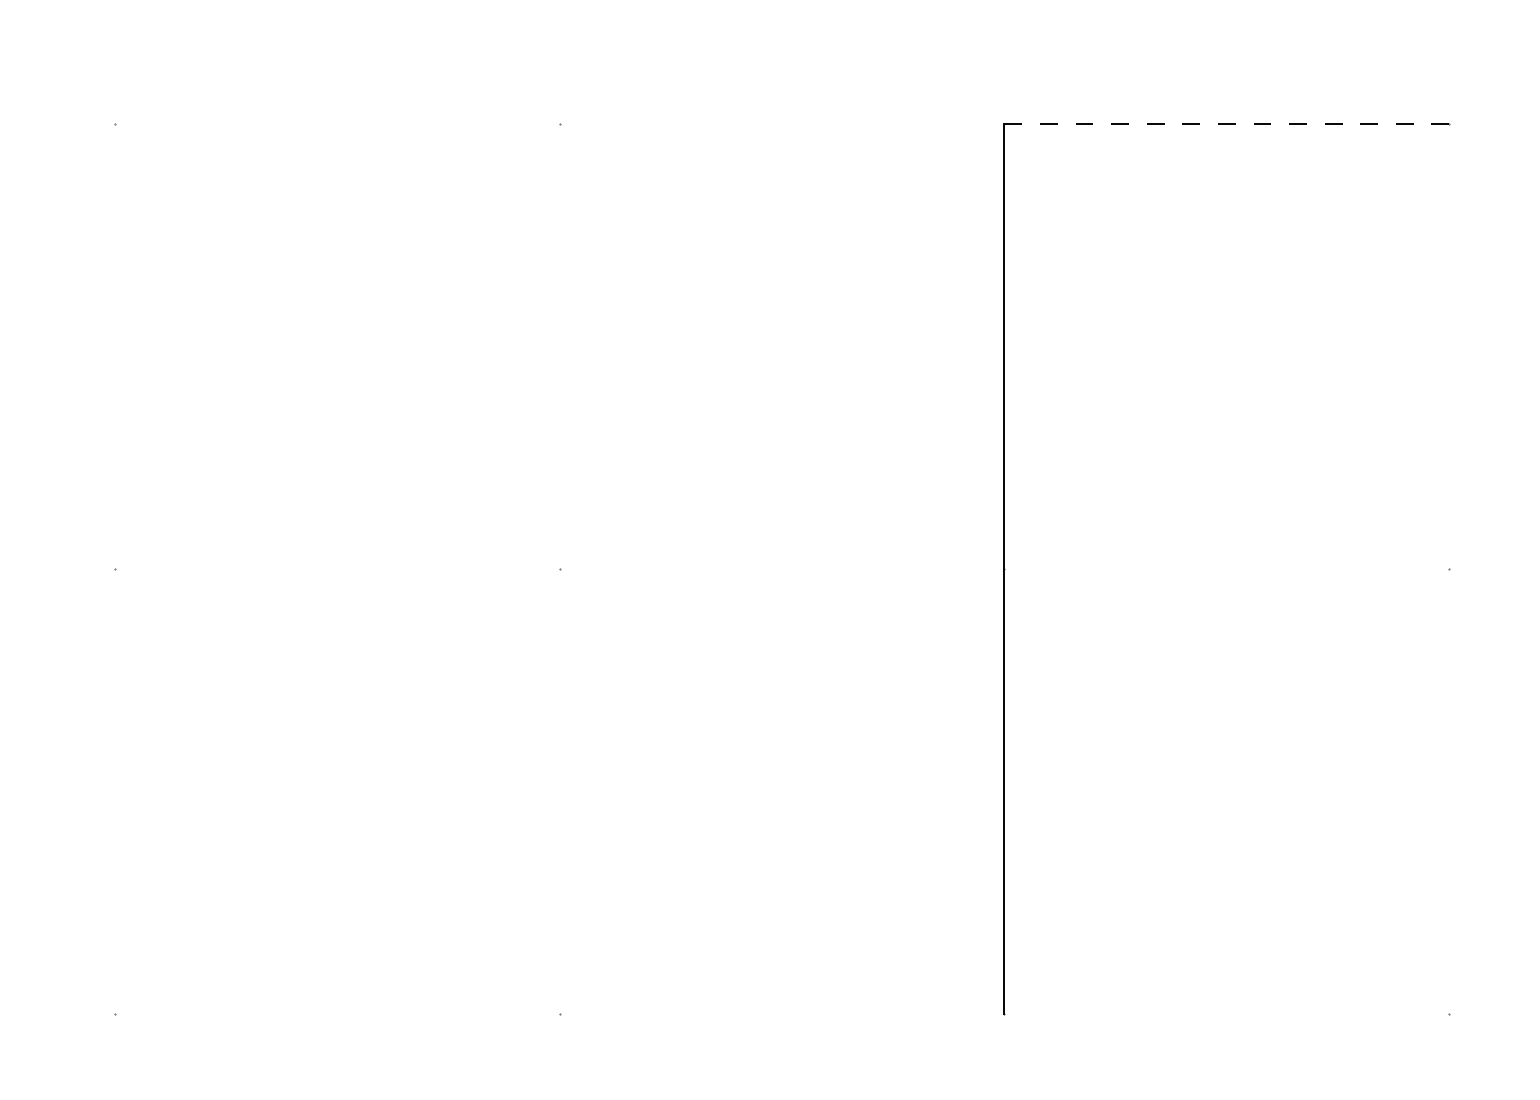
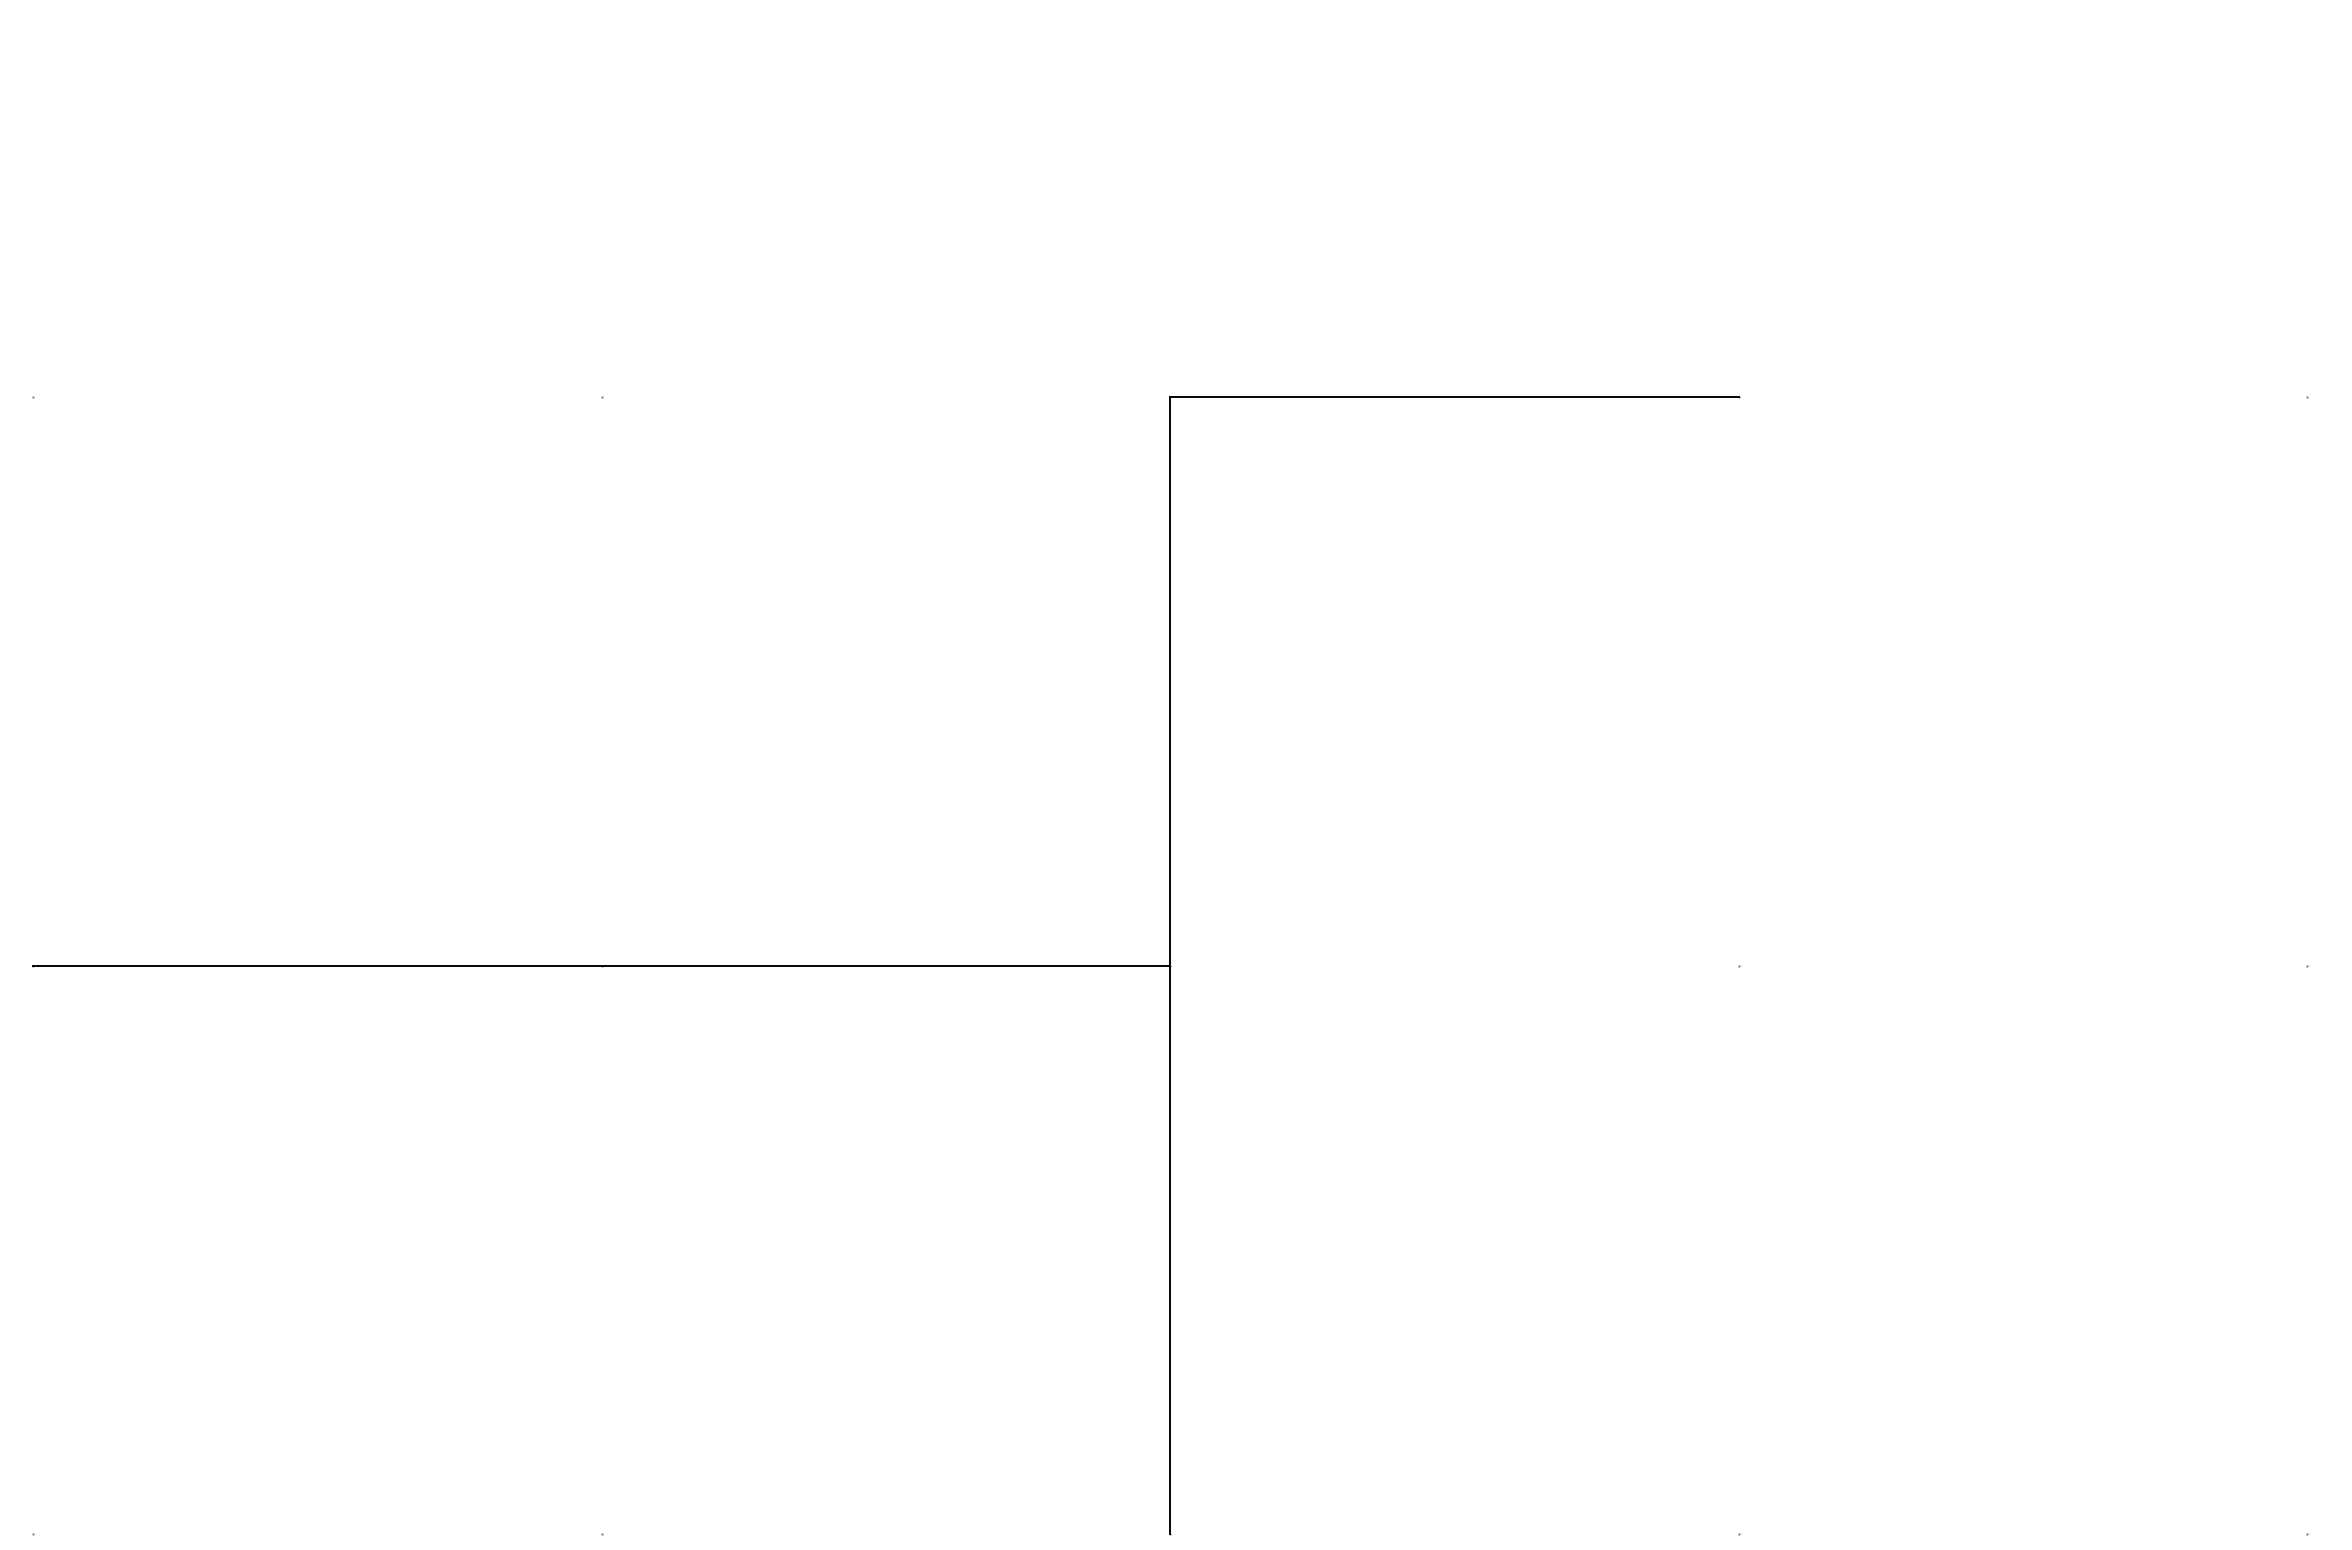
line: (1226, 124) -> (1454, 397), dashed -> solid
line: (559, 568) -> (601, 965), added

